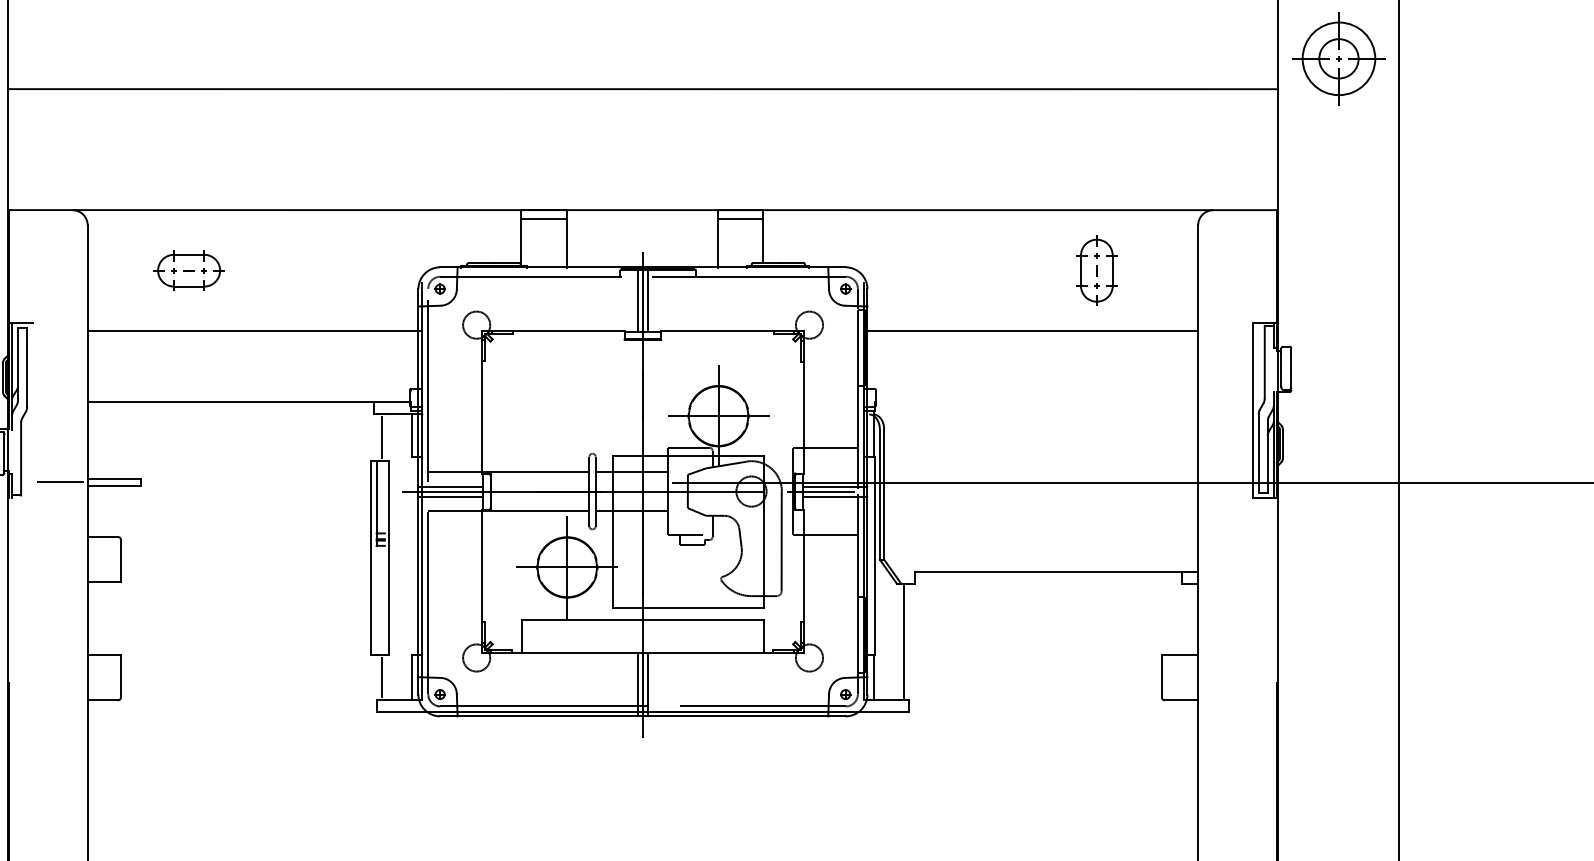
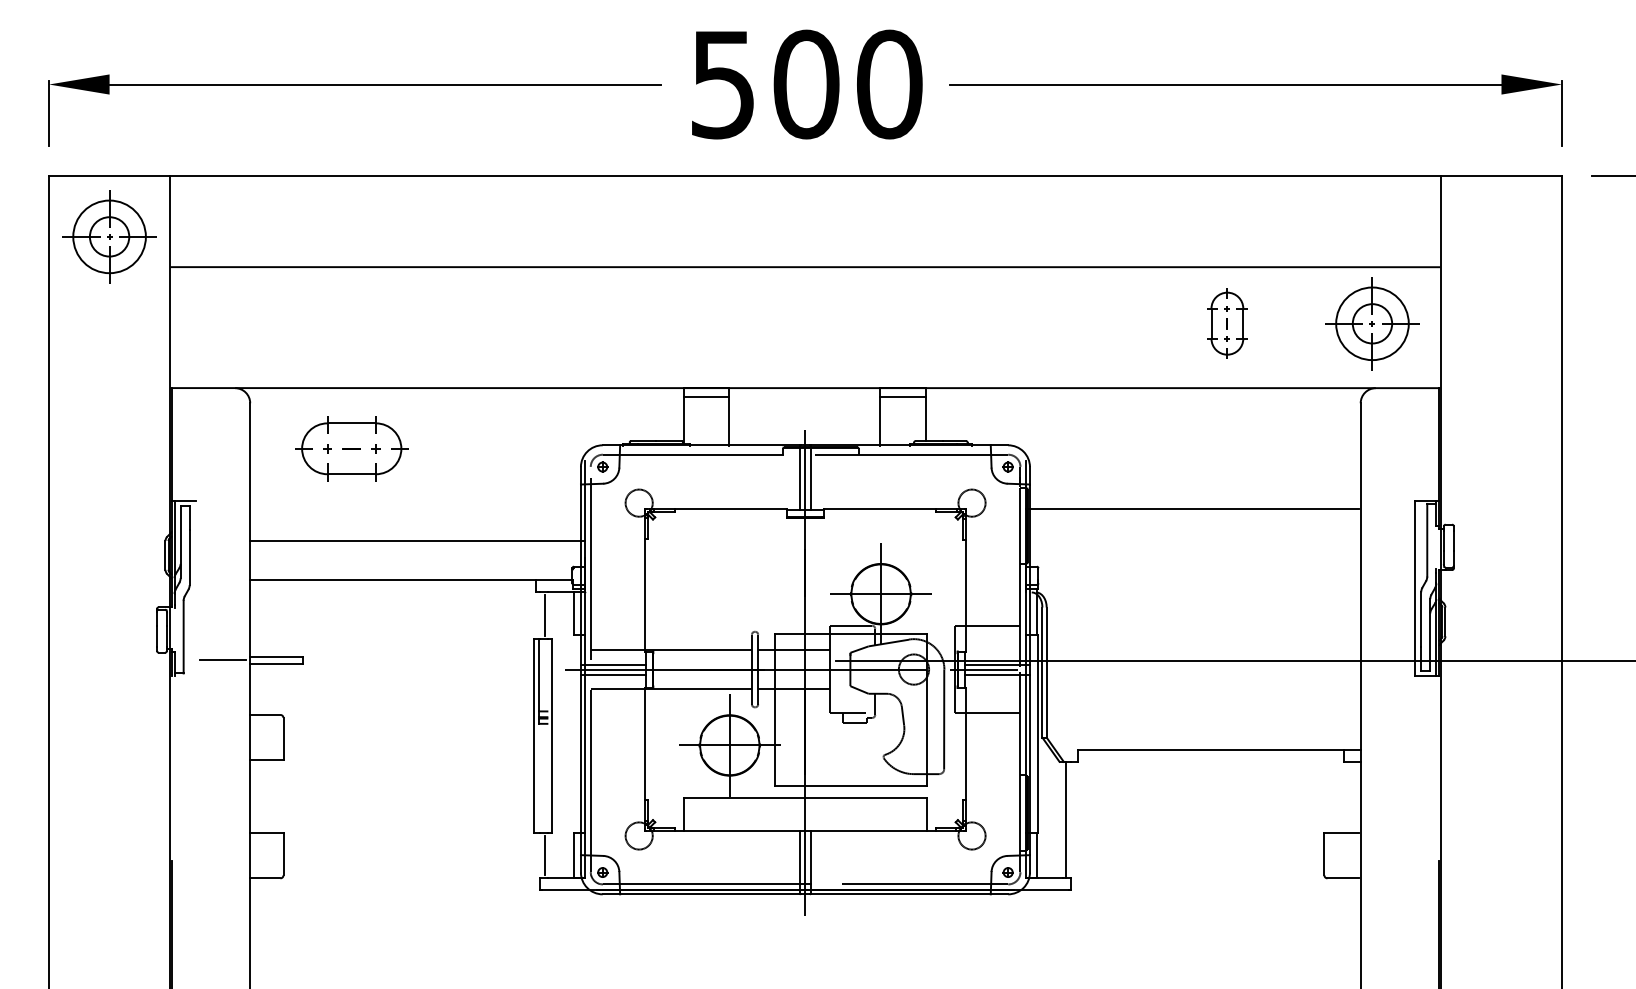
part: (1338, 58) -> (1372, 323), moved
part: (188, 270) -> (351, 448), size x1.6
part: (1096, 270) -> (1227, 323), moved
line: (254, 331) -> (417, 541), moved

